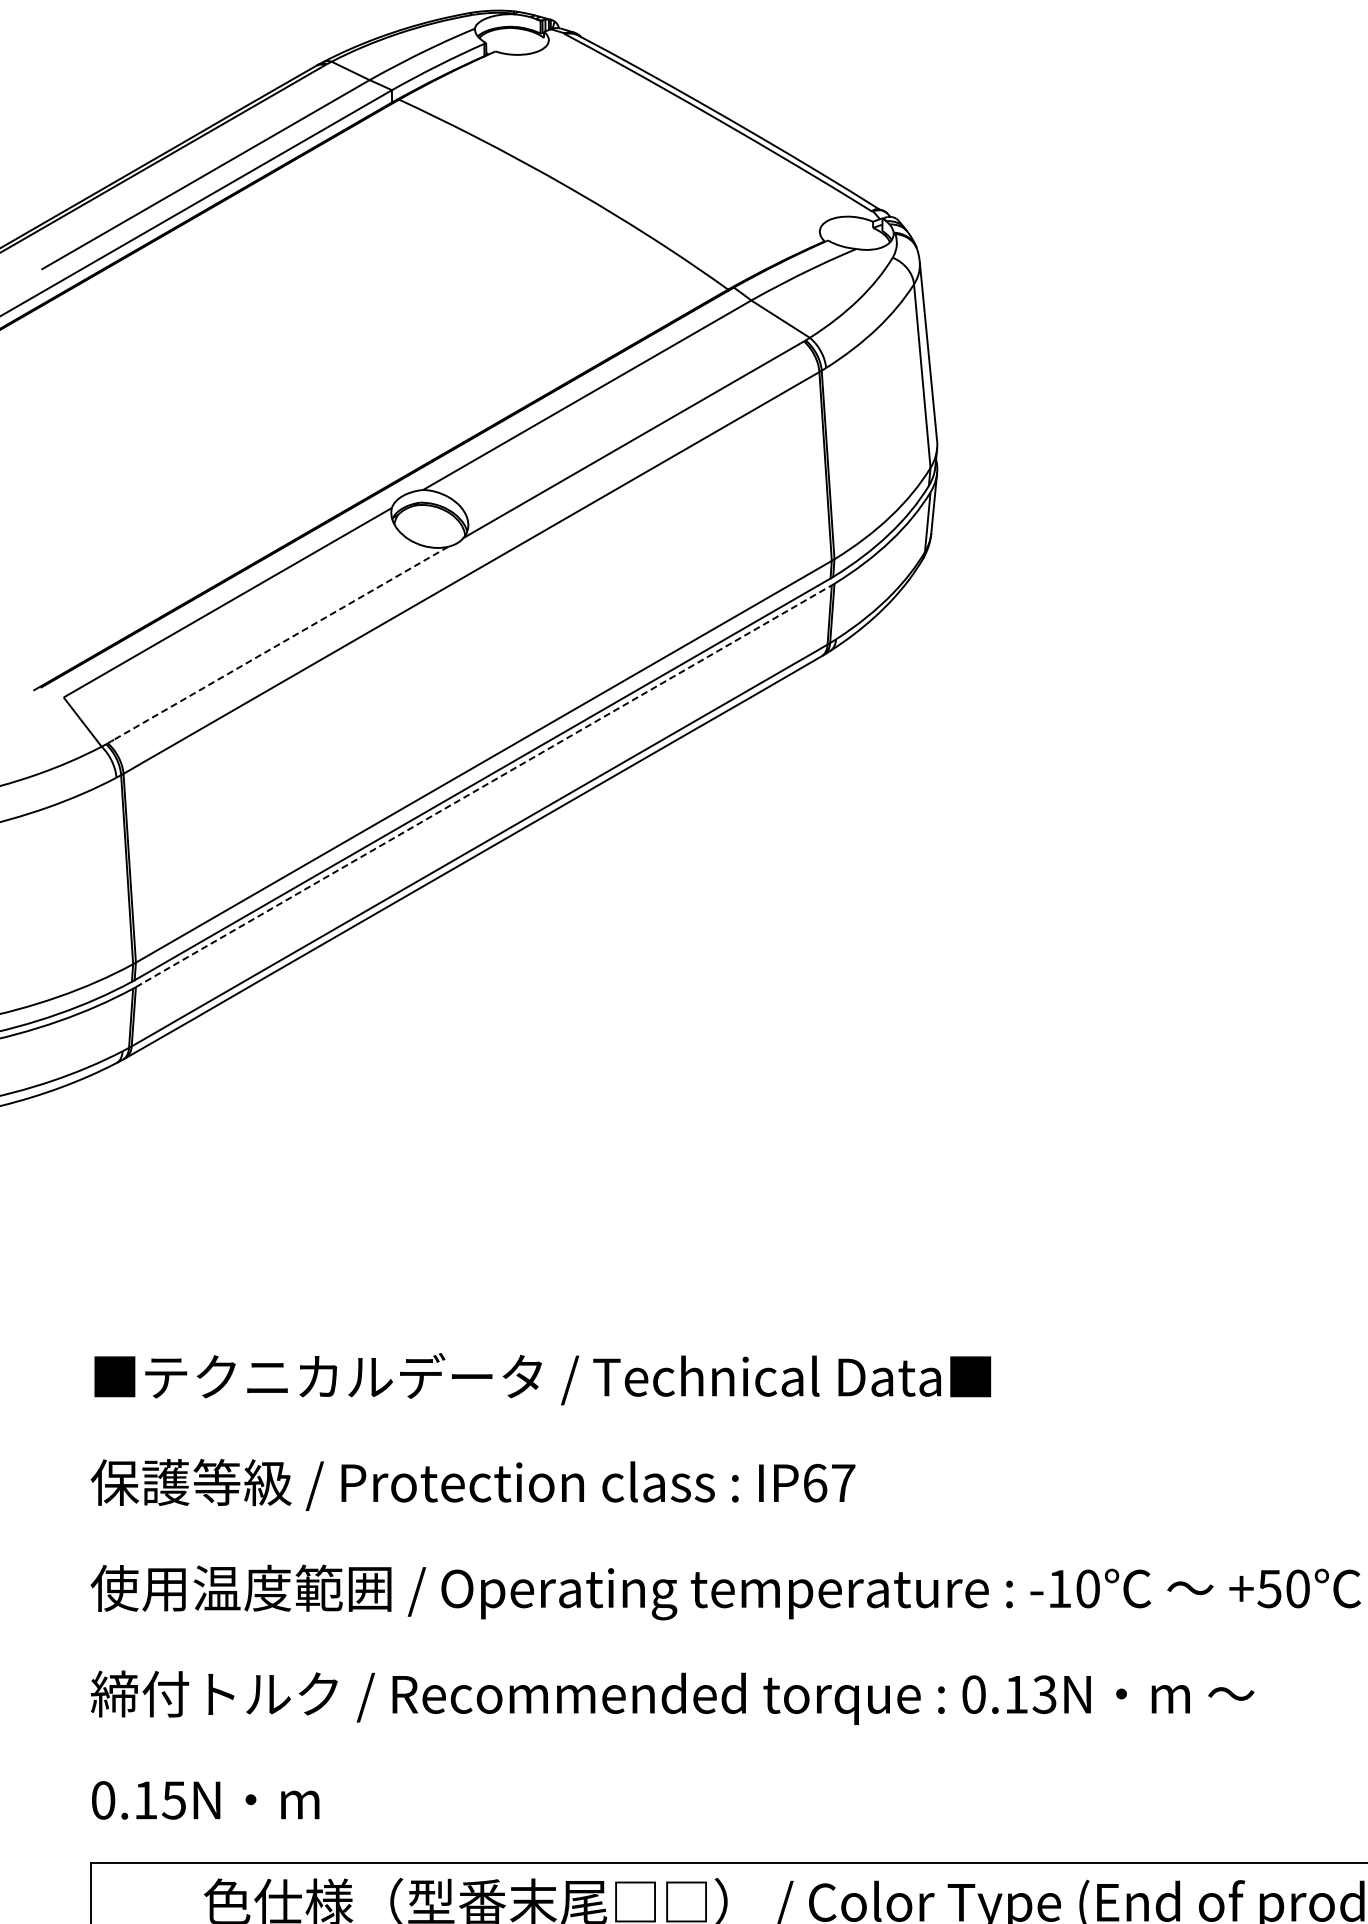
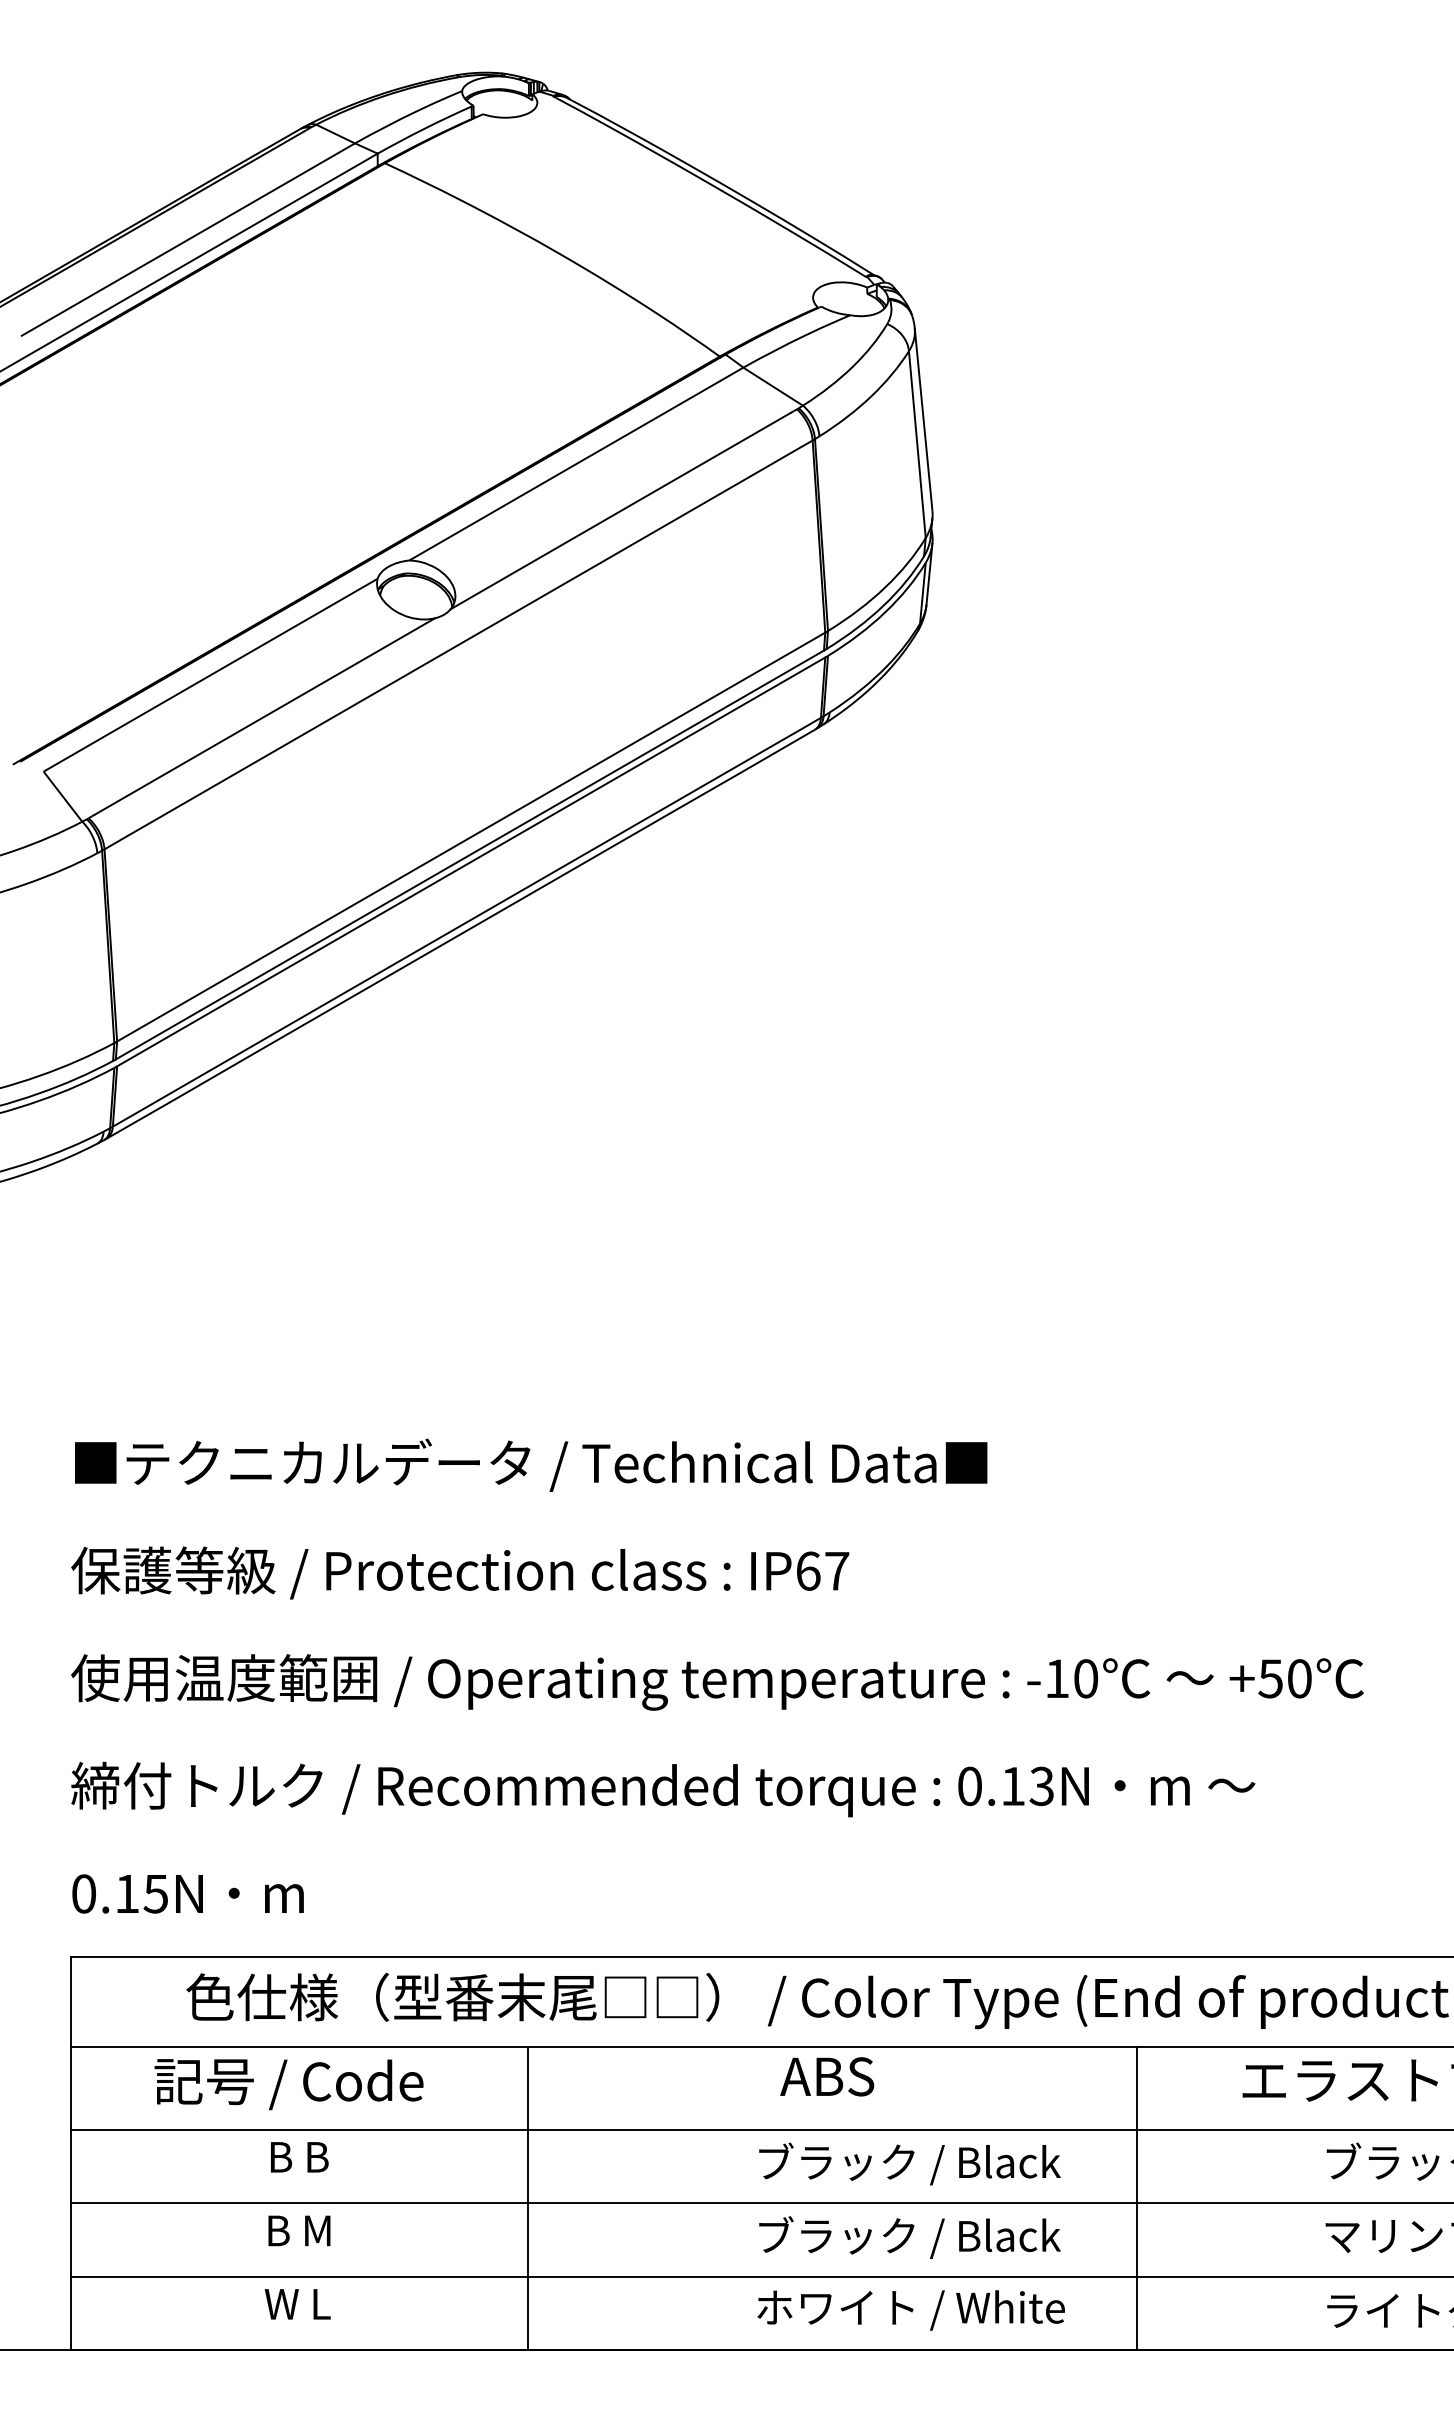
line: (280, 643) -> (264, 716), dashed -> solid
line: (484, 785) -> (471, 861), dashed -> solid

